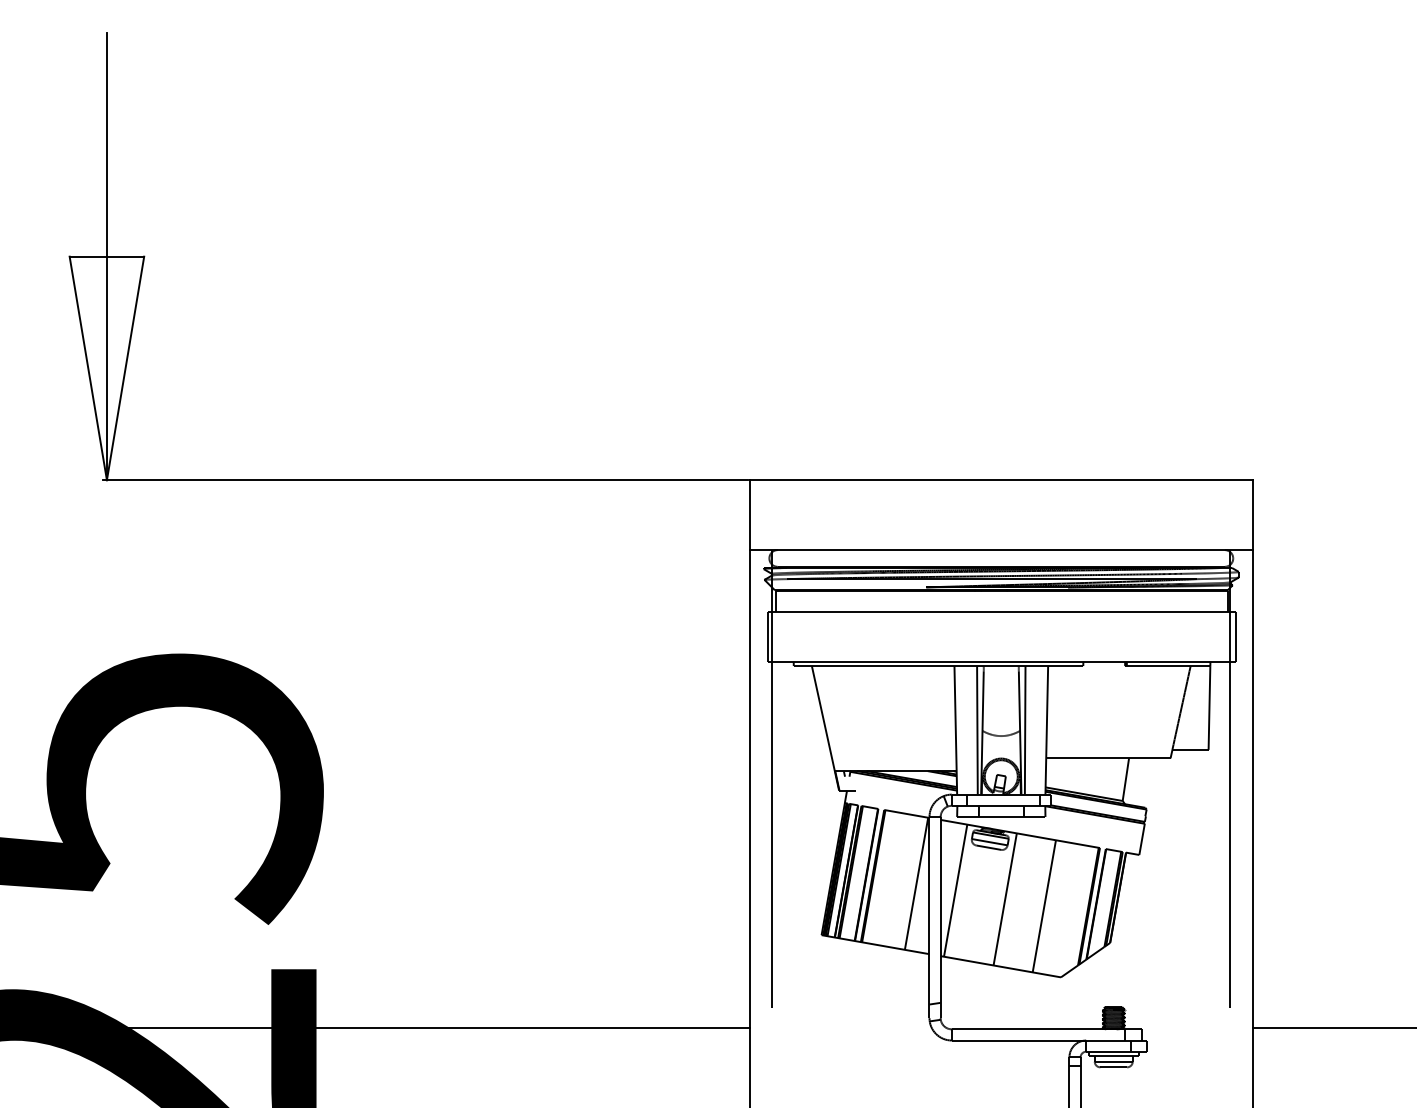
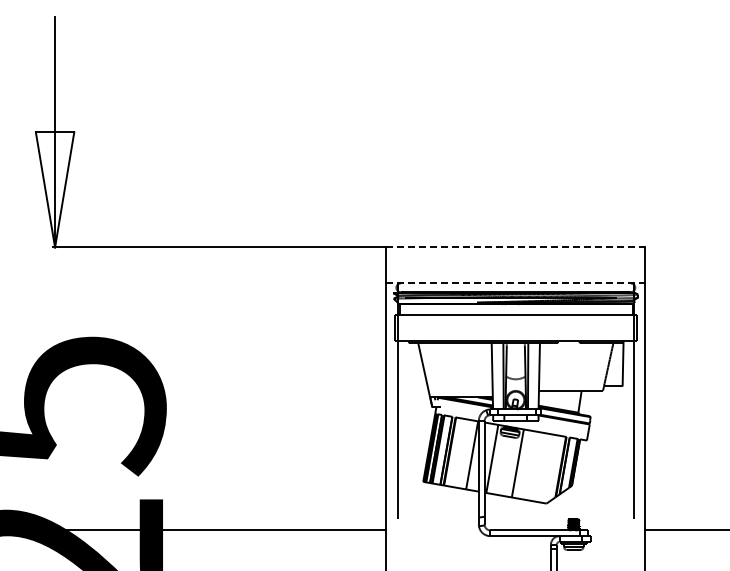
line: (1000, 480) -> (515, 247), solid -> dashed
line: (1000, 550) -> (515, 283), solid -> dashed
line: (1045, 905) -> (538, 466), removed

